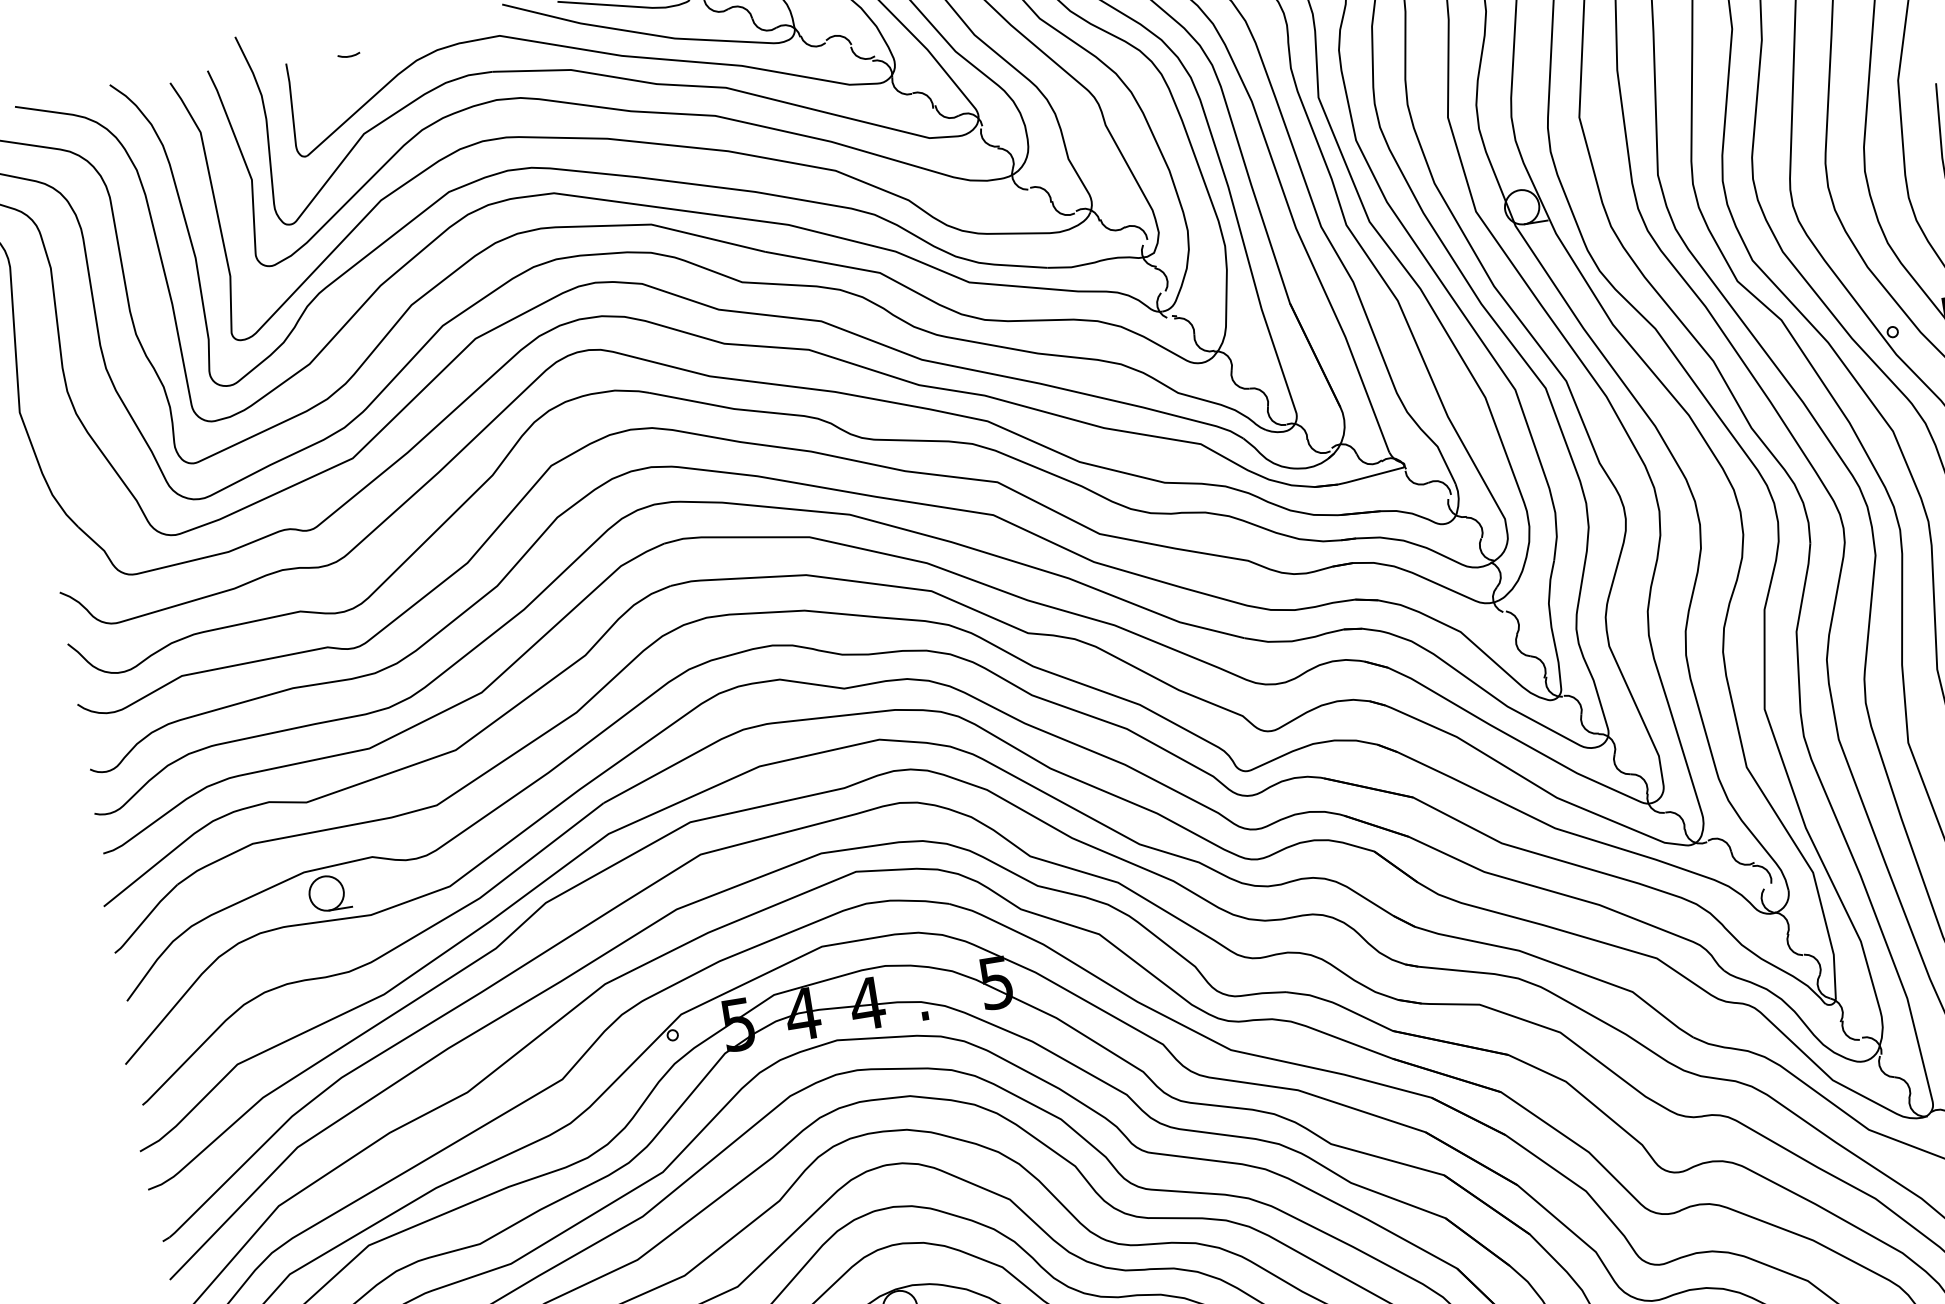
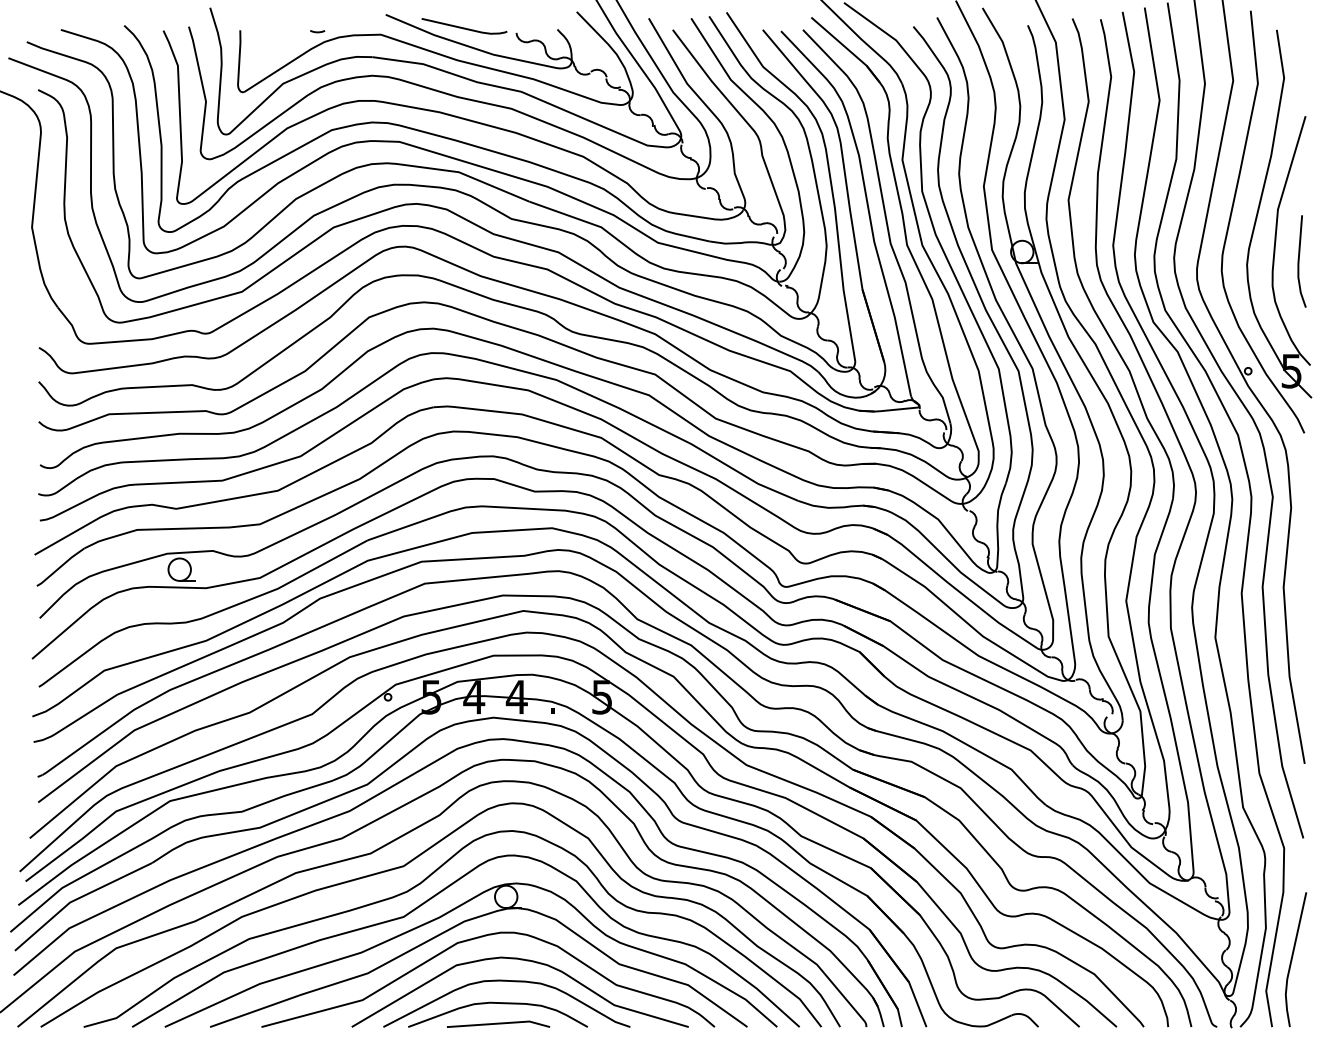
curve: (348, 55) -> (317, 31), moved

